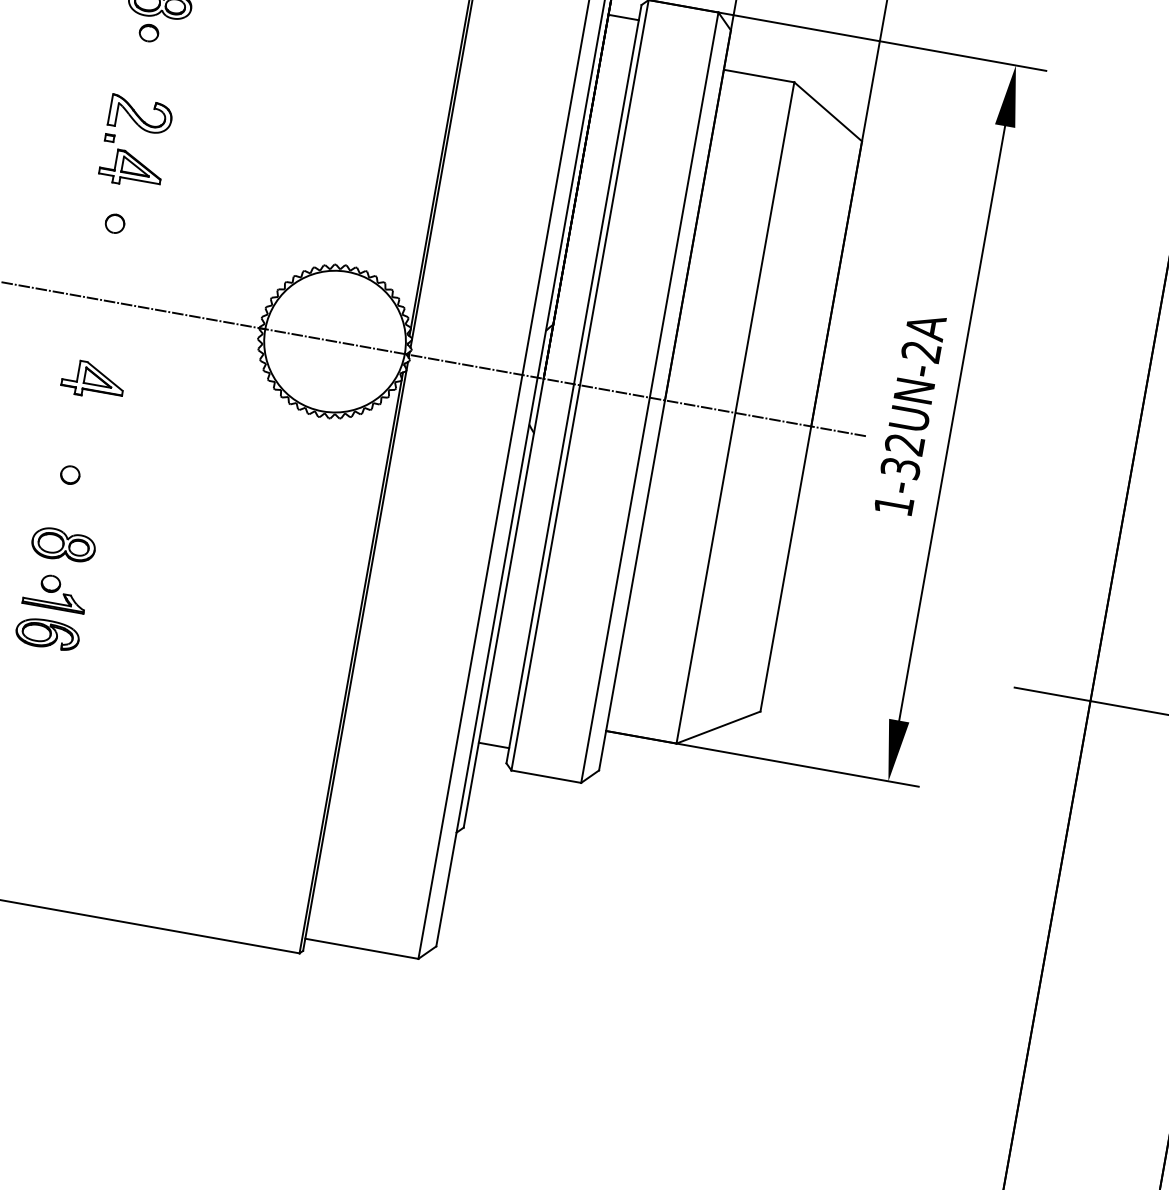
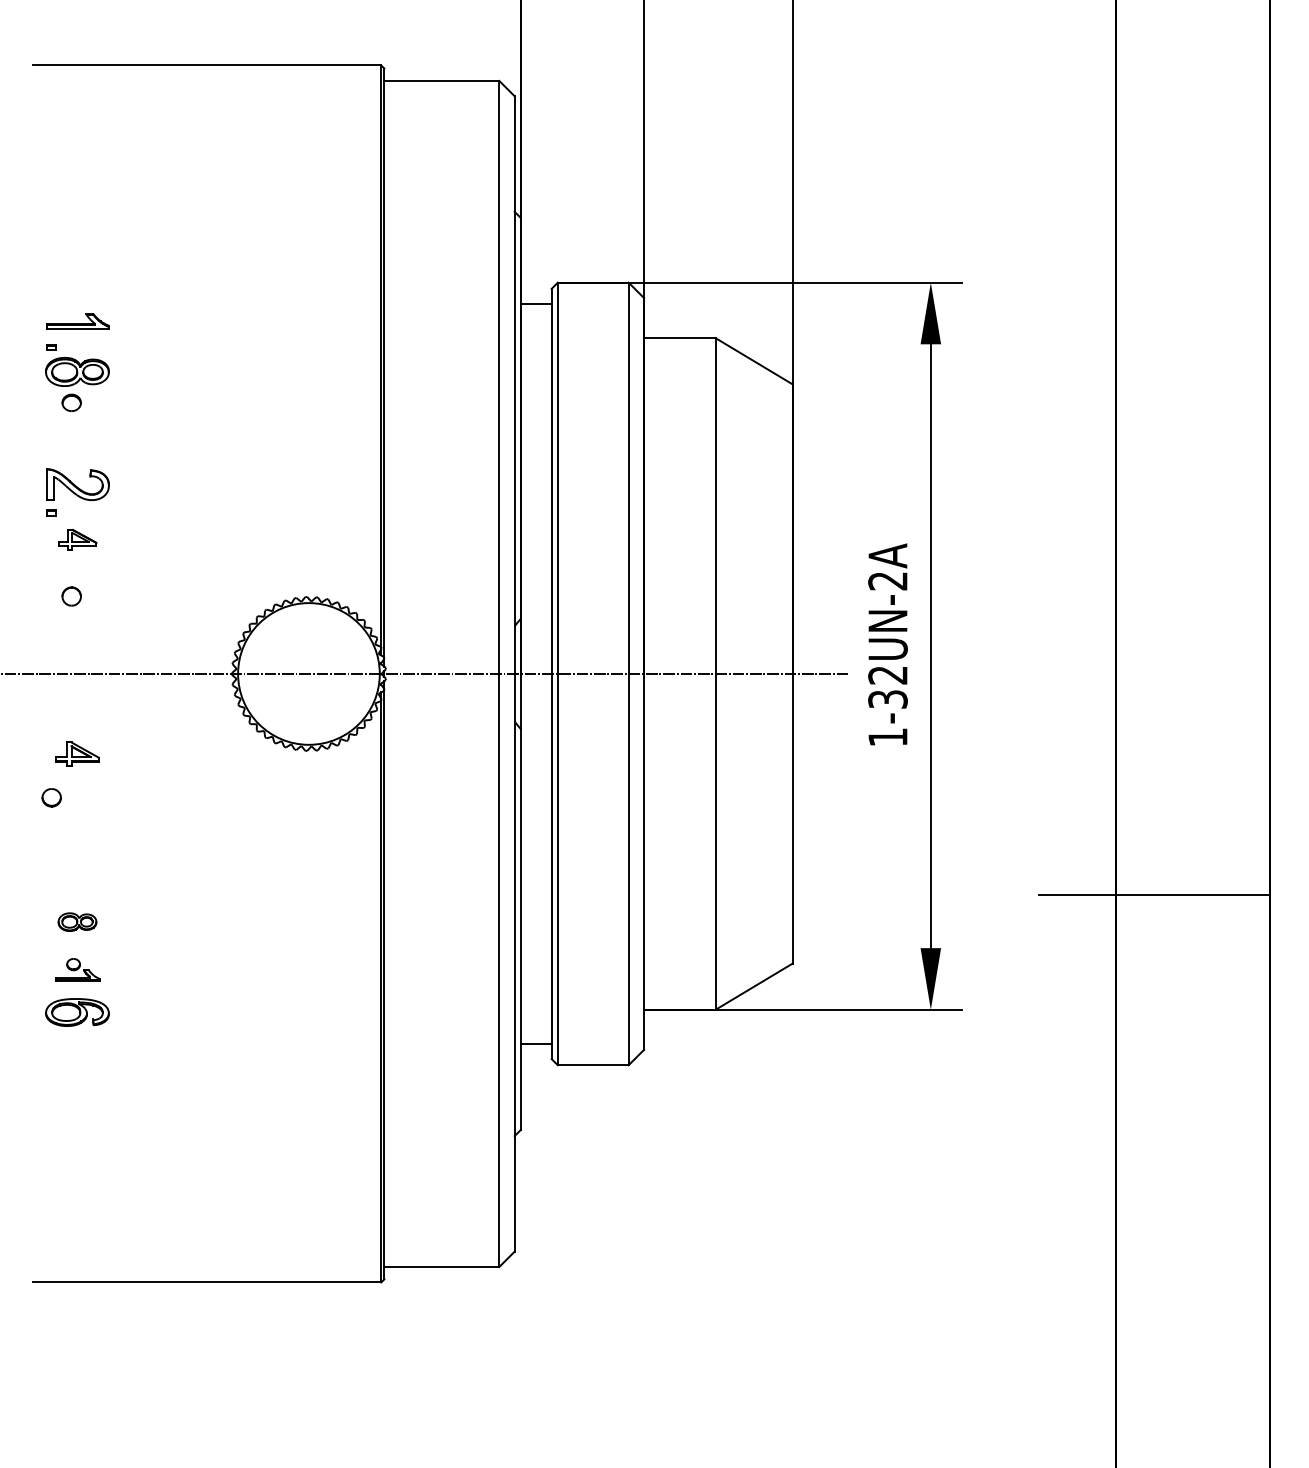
part: (130, 168) -> (77, 539), size x0.6
part: (93, 379) -> (77, 753), size x0.7
part: (70, 474) -> (51, 797), moved
part: (63, 544) -> (77, 921), size x0.6
part: (55, 592) -> (77, 969), size x0.7

